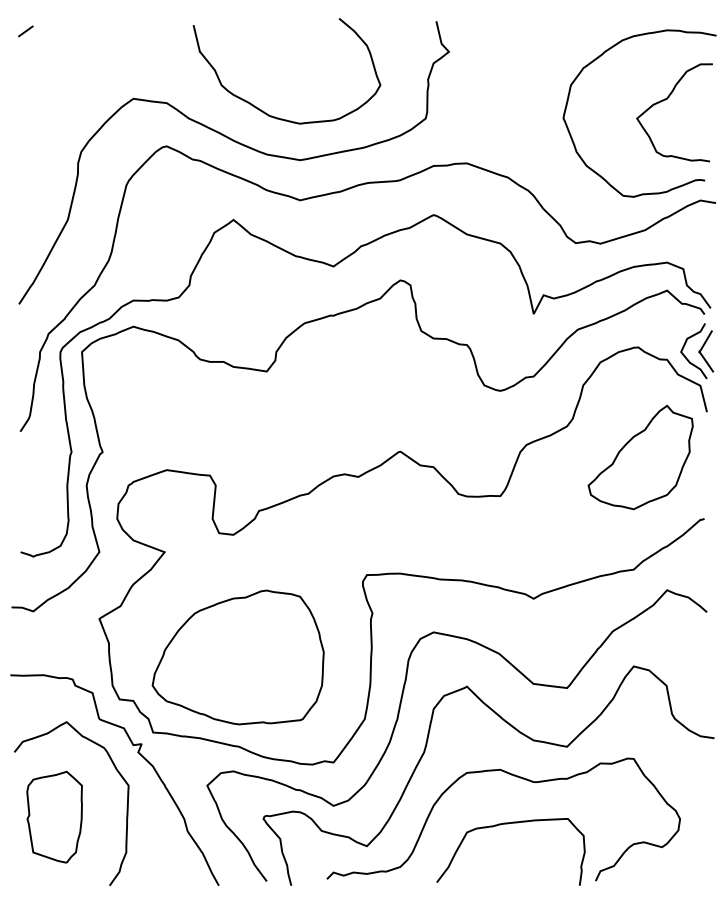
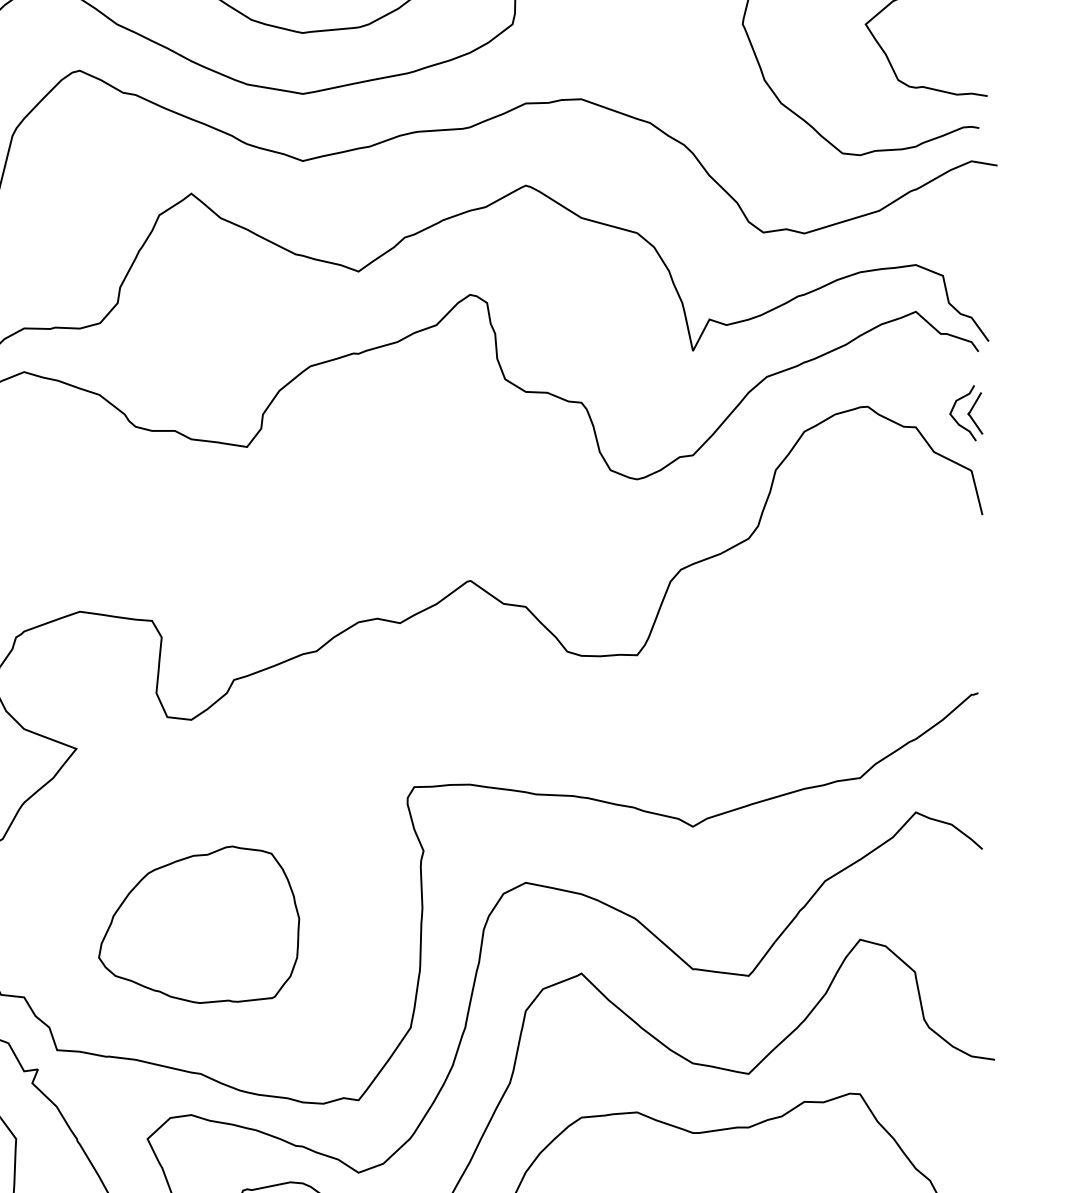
part: (697, 351) -> (966, 413), size x0.6
part: (640, 457) -> (871, 590), removed
part: (237, 657) -> (198, 924), size x0.7

